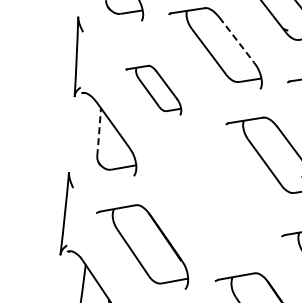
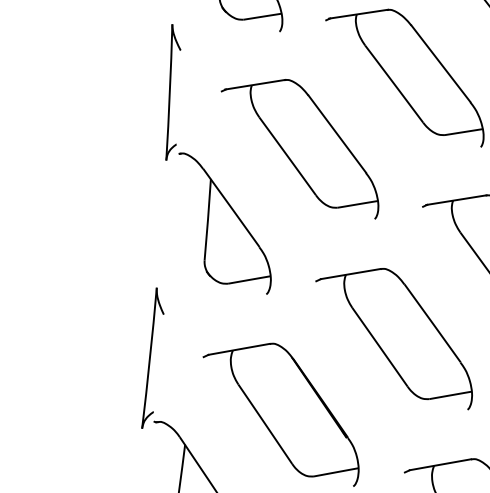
line: (236, 40) -> (440, 64), dashed -> solid
part: (153, 90) -> (299, 149), size x1.67
arc: (99, 132) -> (208, 220), dashed -> solid
part: (208, 202) -> (393, 339), added

